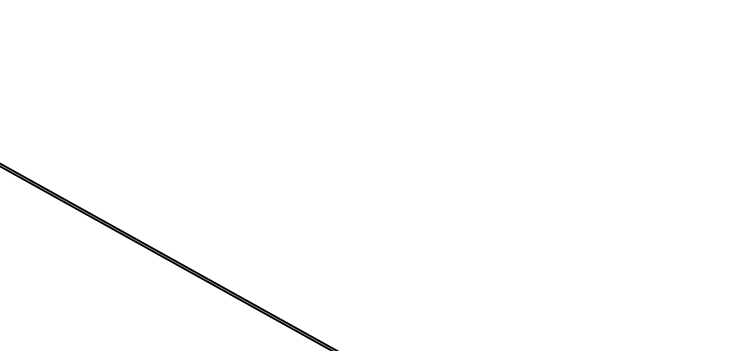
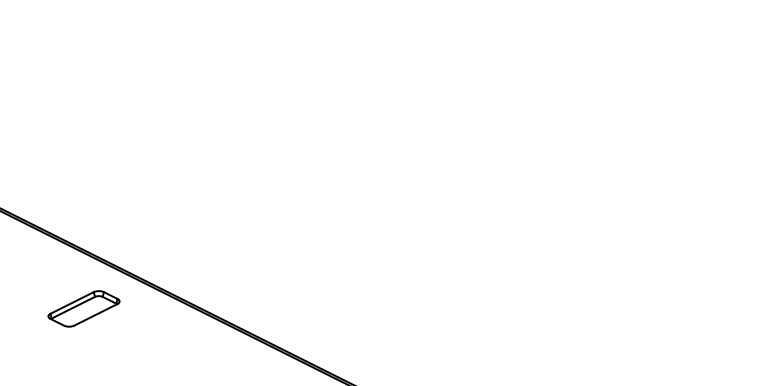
part: (82, 269) -> (83, 308), added

